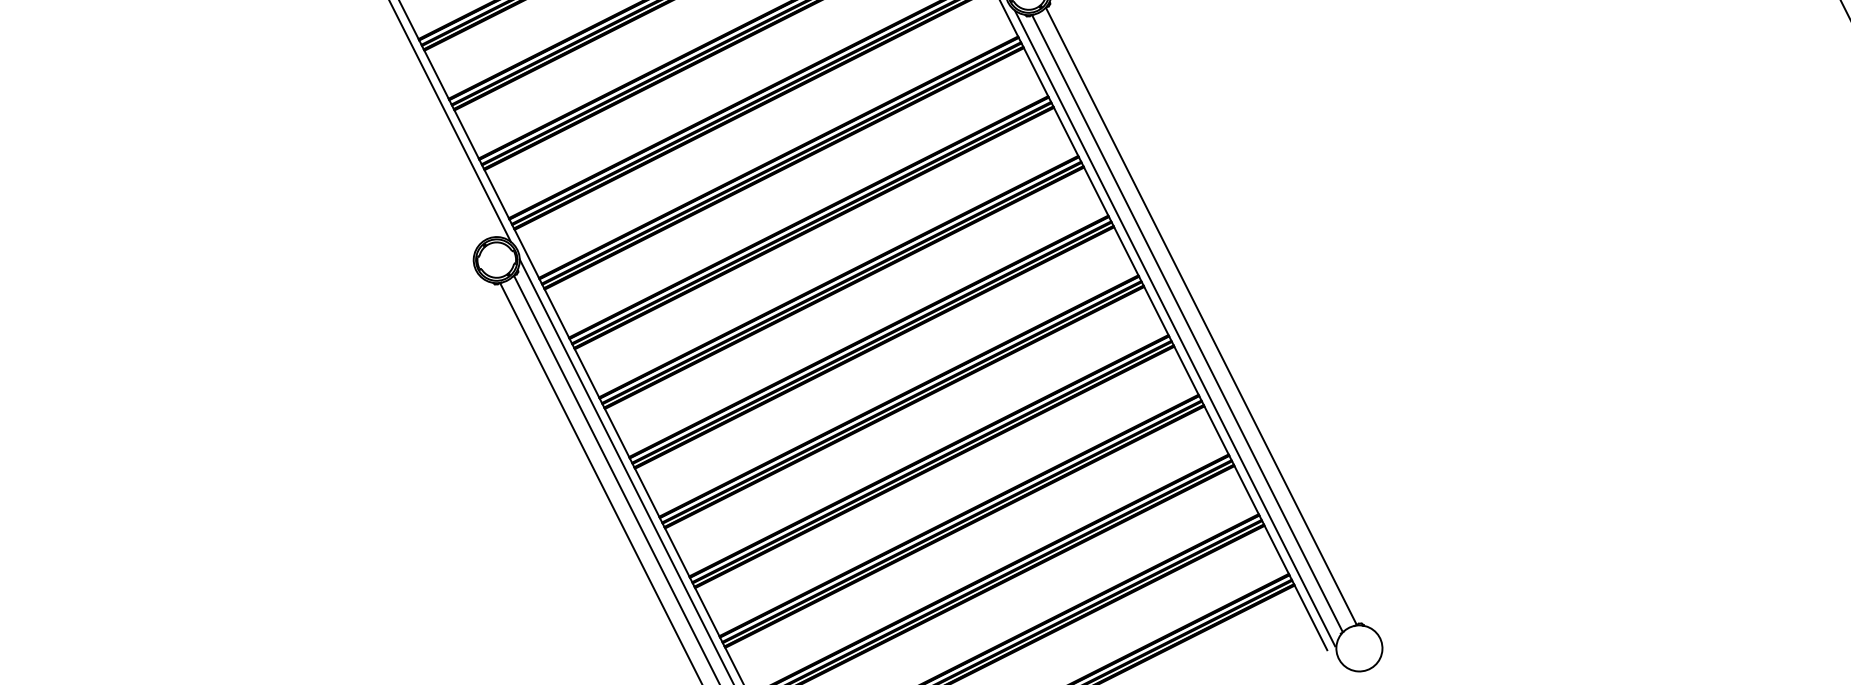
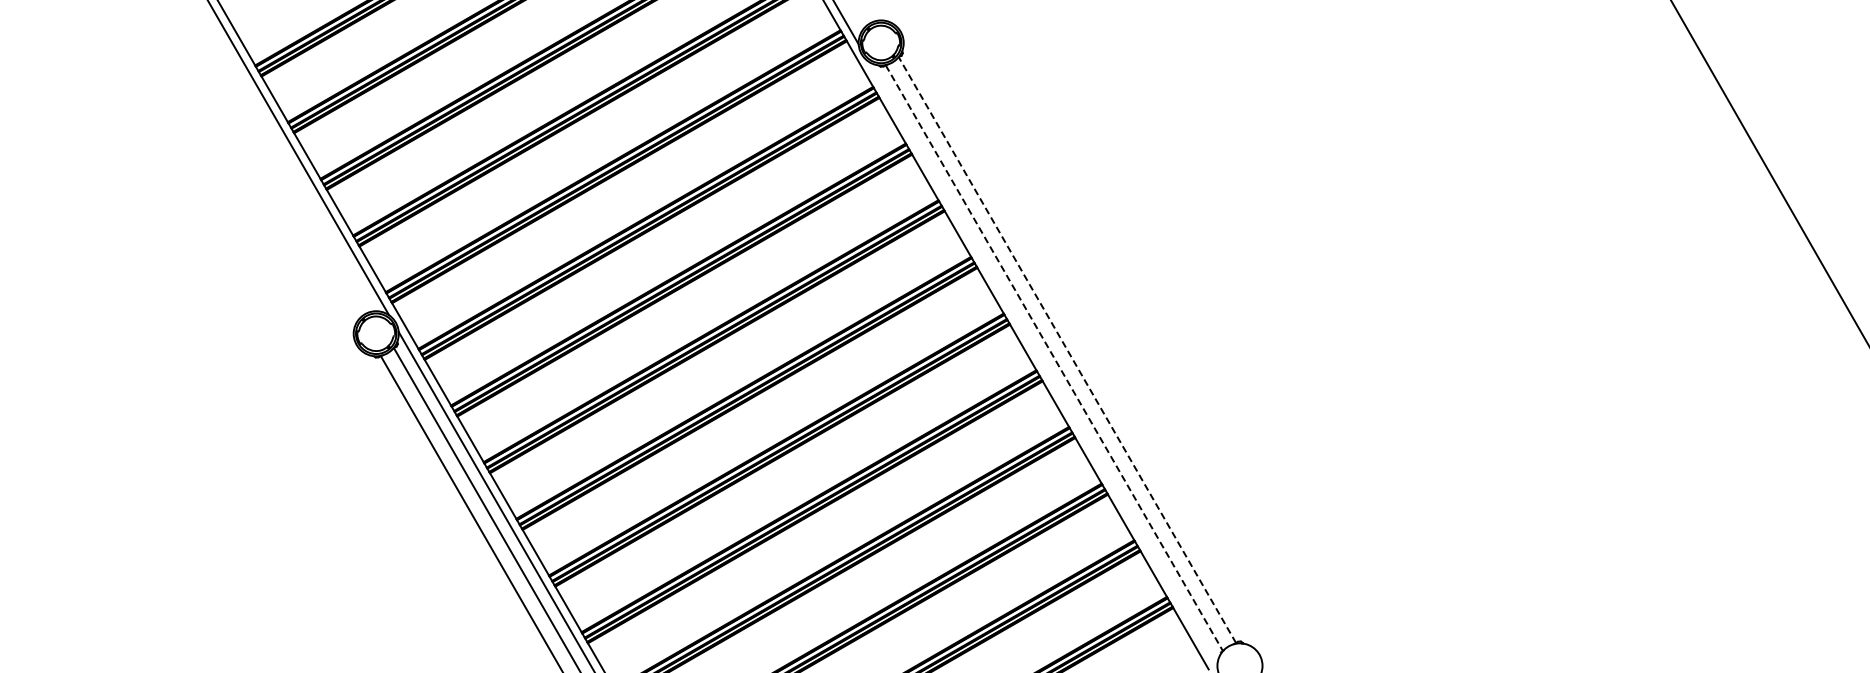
line: (1201, 316) -> (1067, 350), solid -> dashed
line: (1187, 324) -> (1054, 358), solid -> dashed
line: (1175, 328) -> (1042, 363), removed

